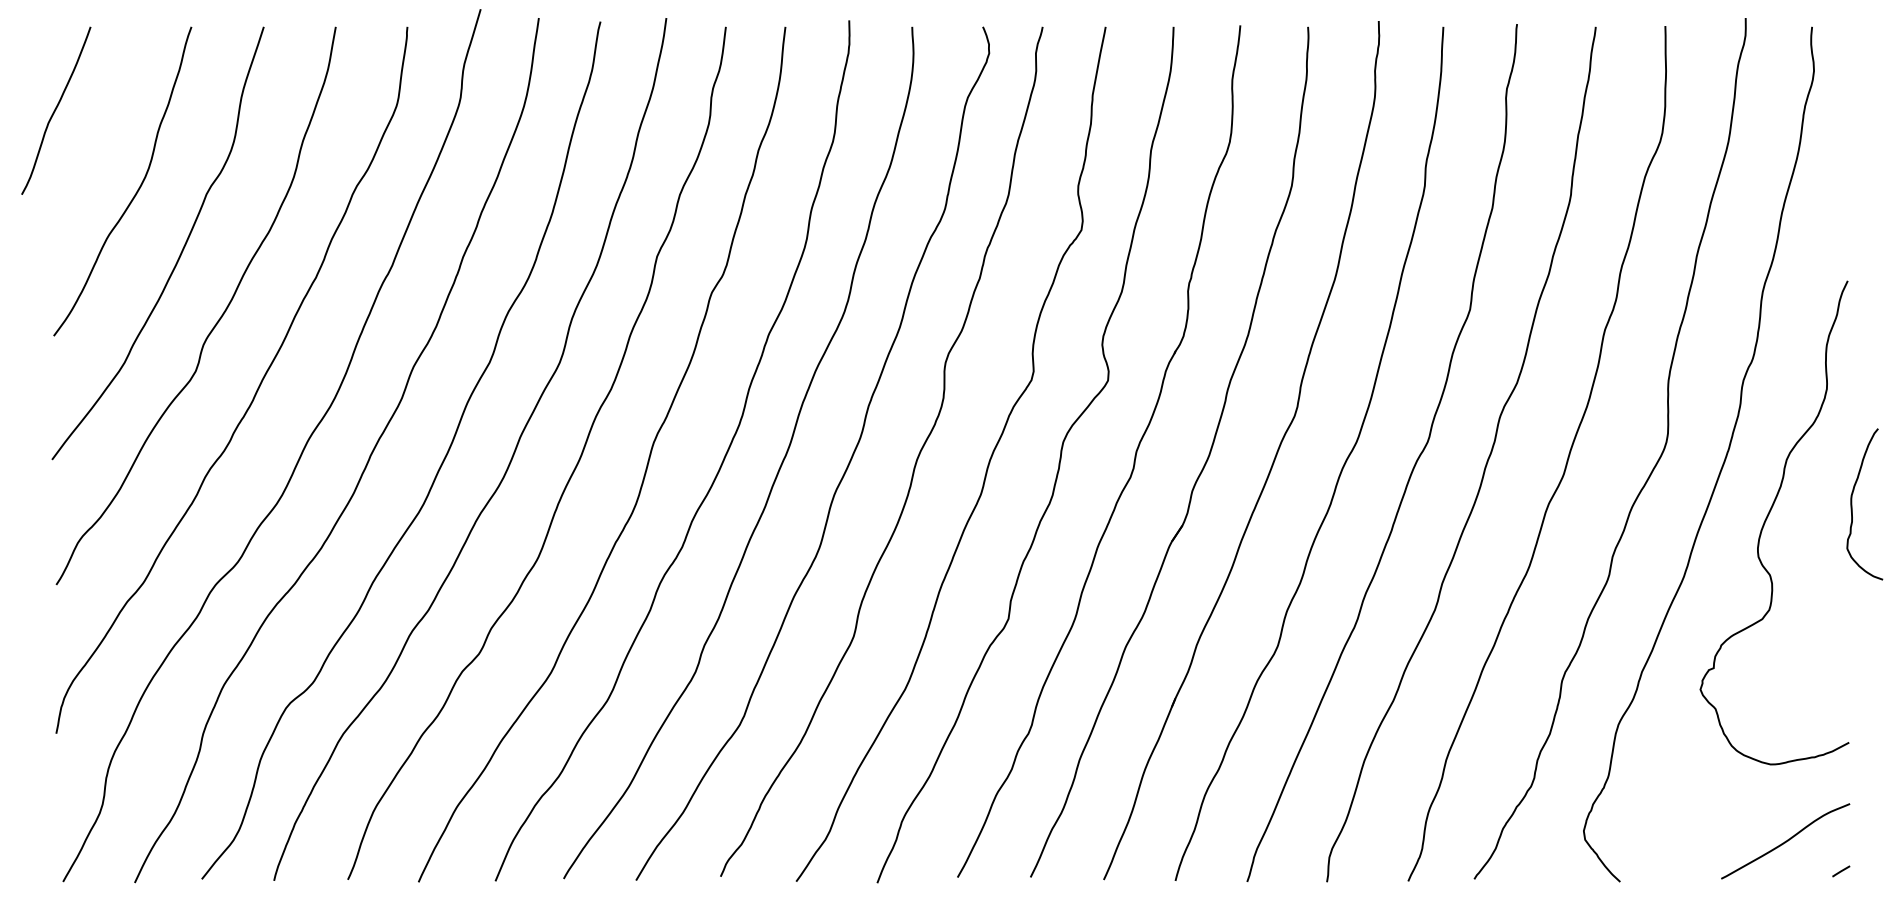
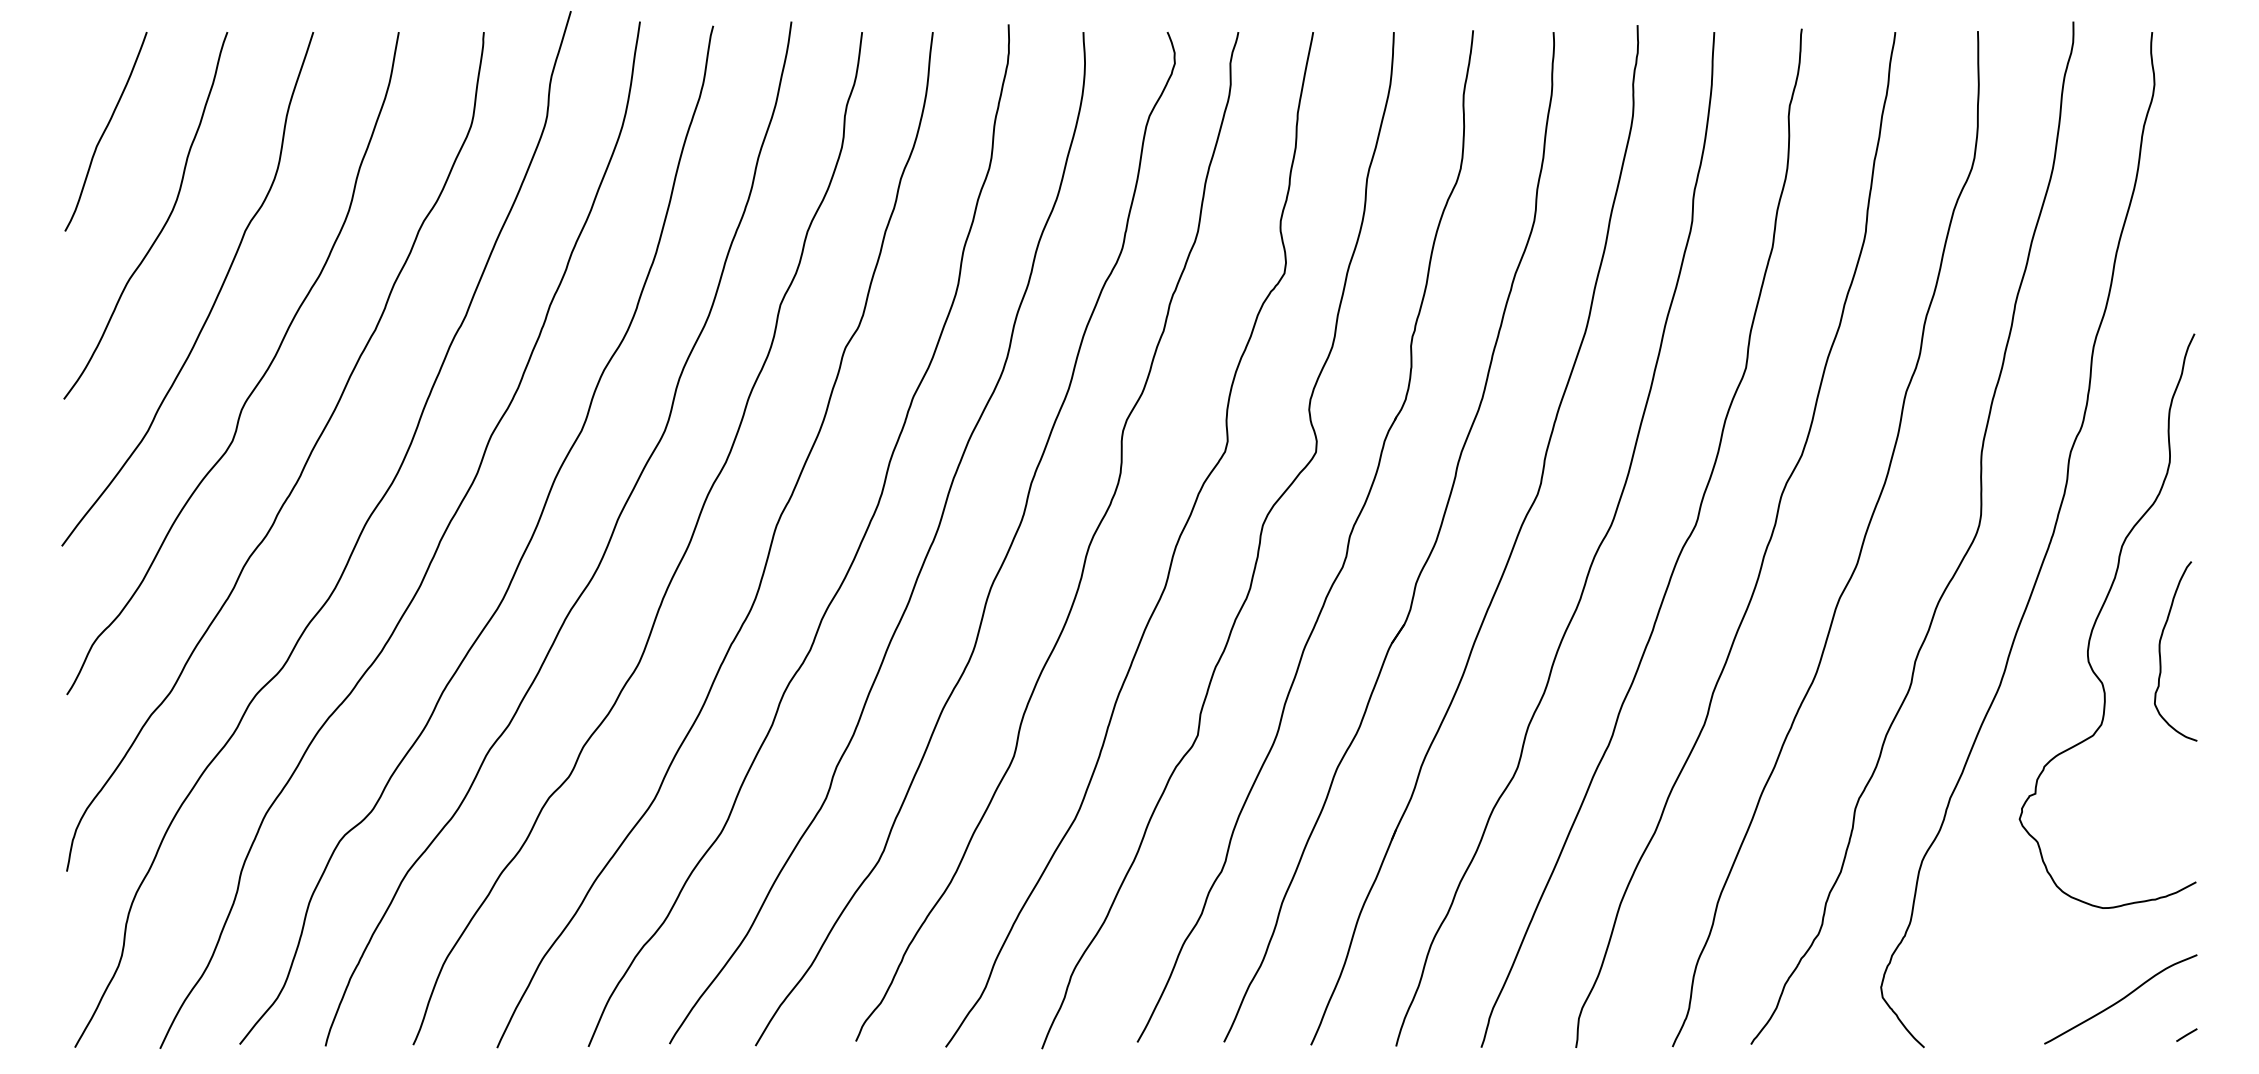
curve: (56, 109) -> (106, 130), moved
curve: (1852, 504) -> (2161, 651), moved

